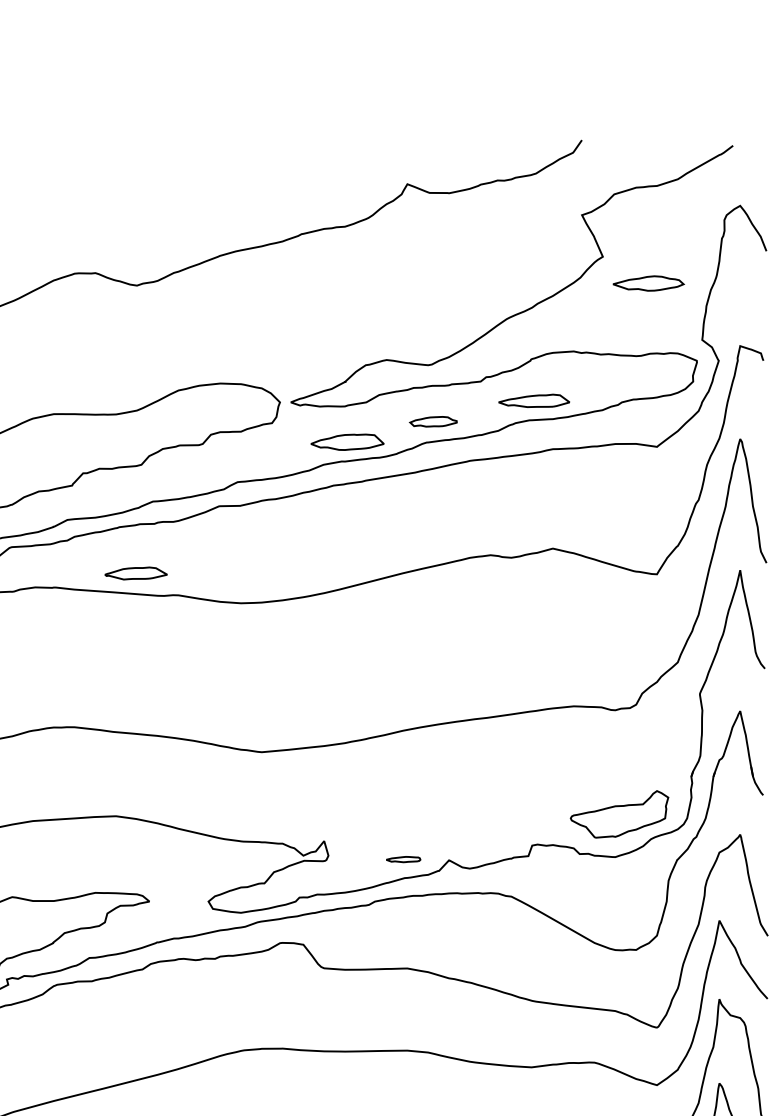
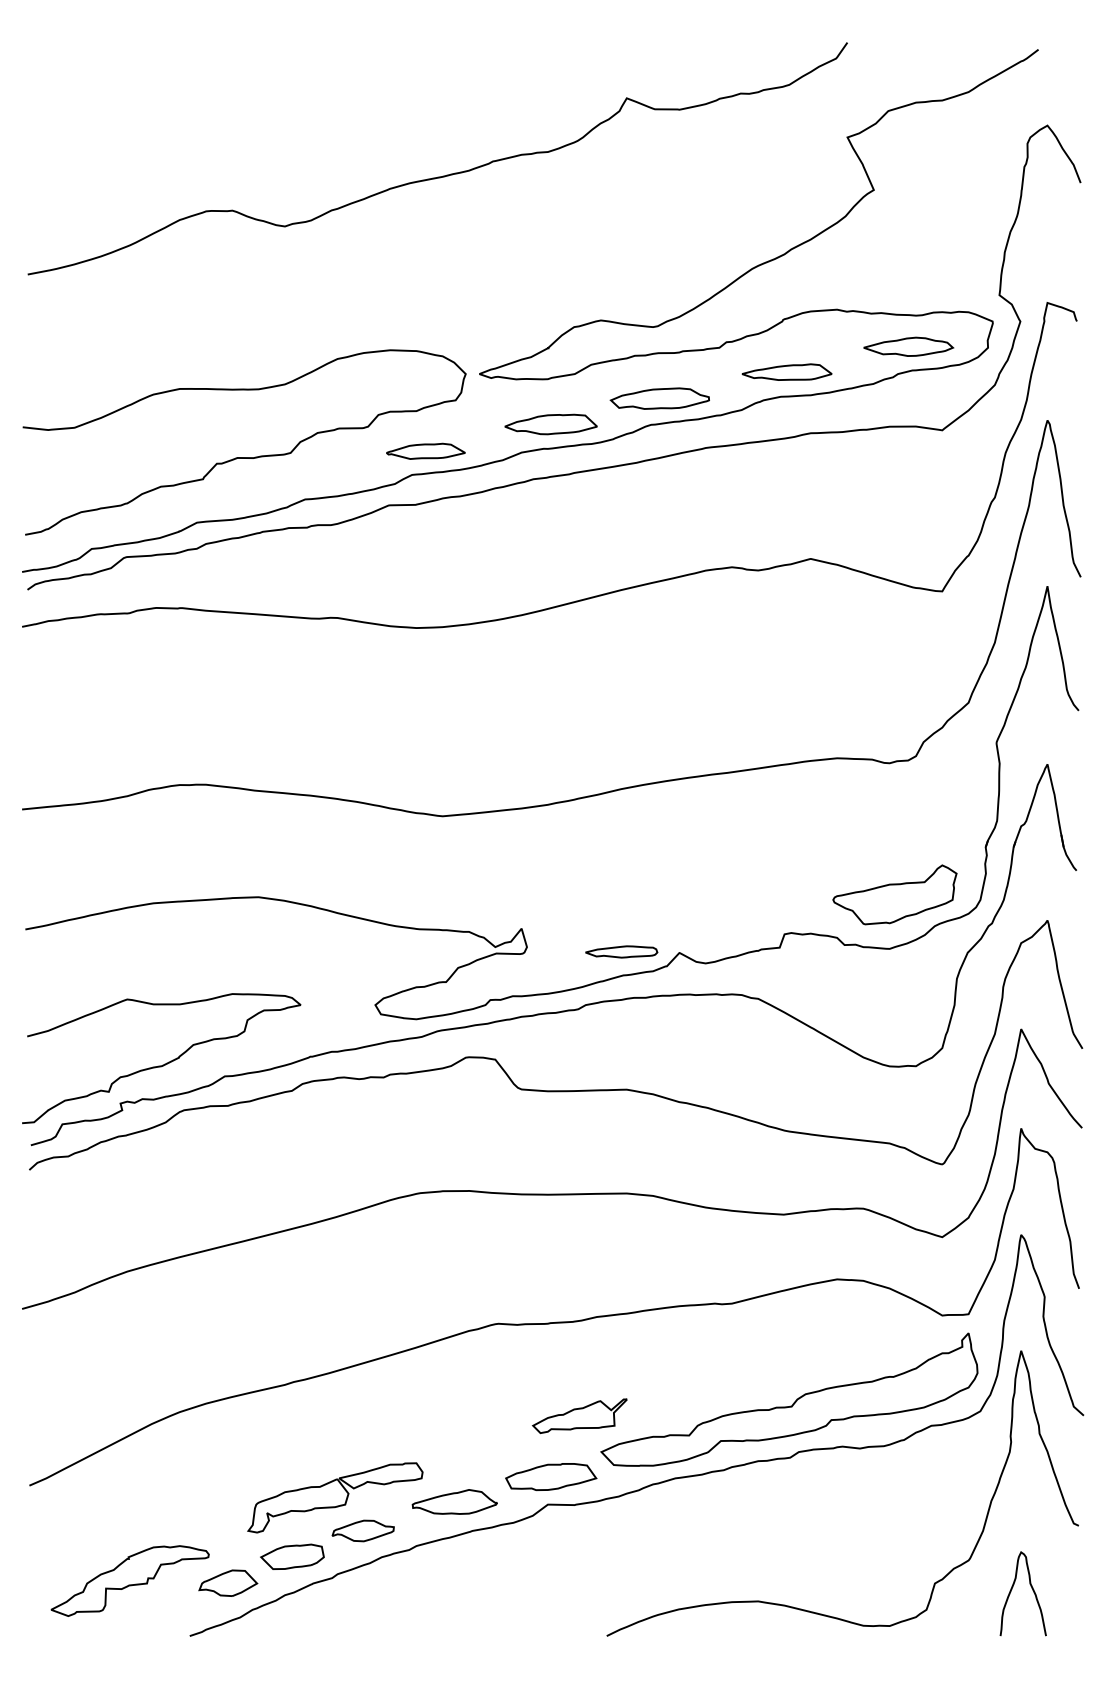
part: (648, 283) -> (908, 346), moved
part: (433, 421) -> (659, 398), size x1.67
part: (135, 572) -> (425, 450), moved
part: (403, 859) -> (621, 951), size x1.67

